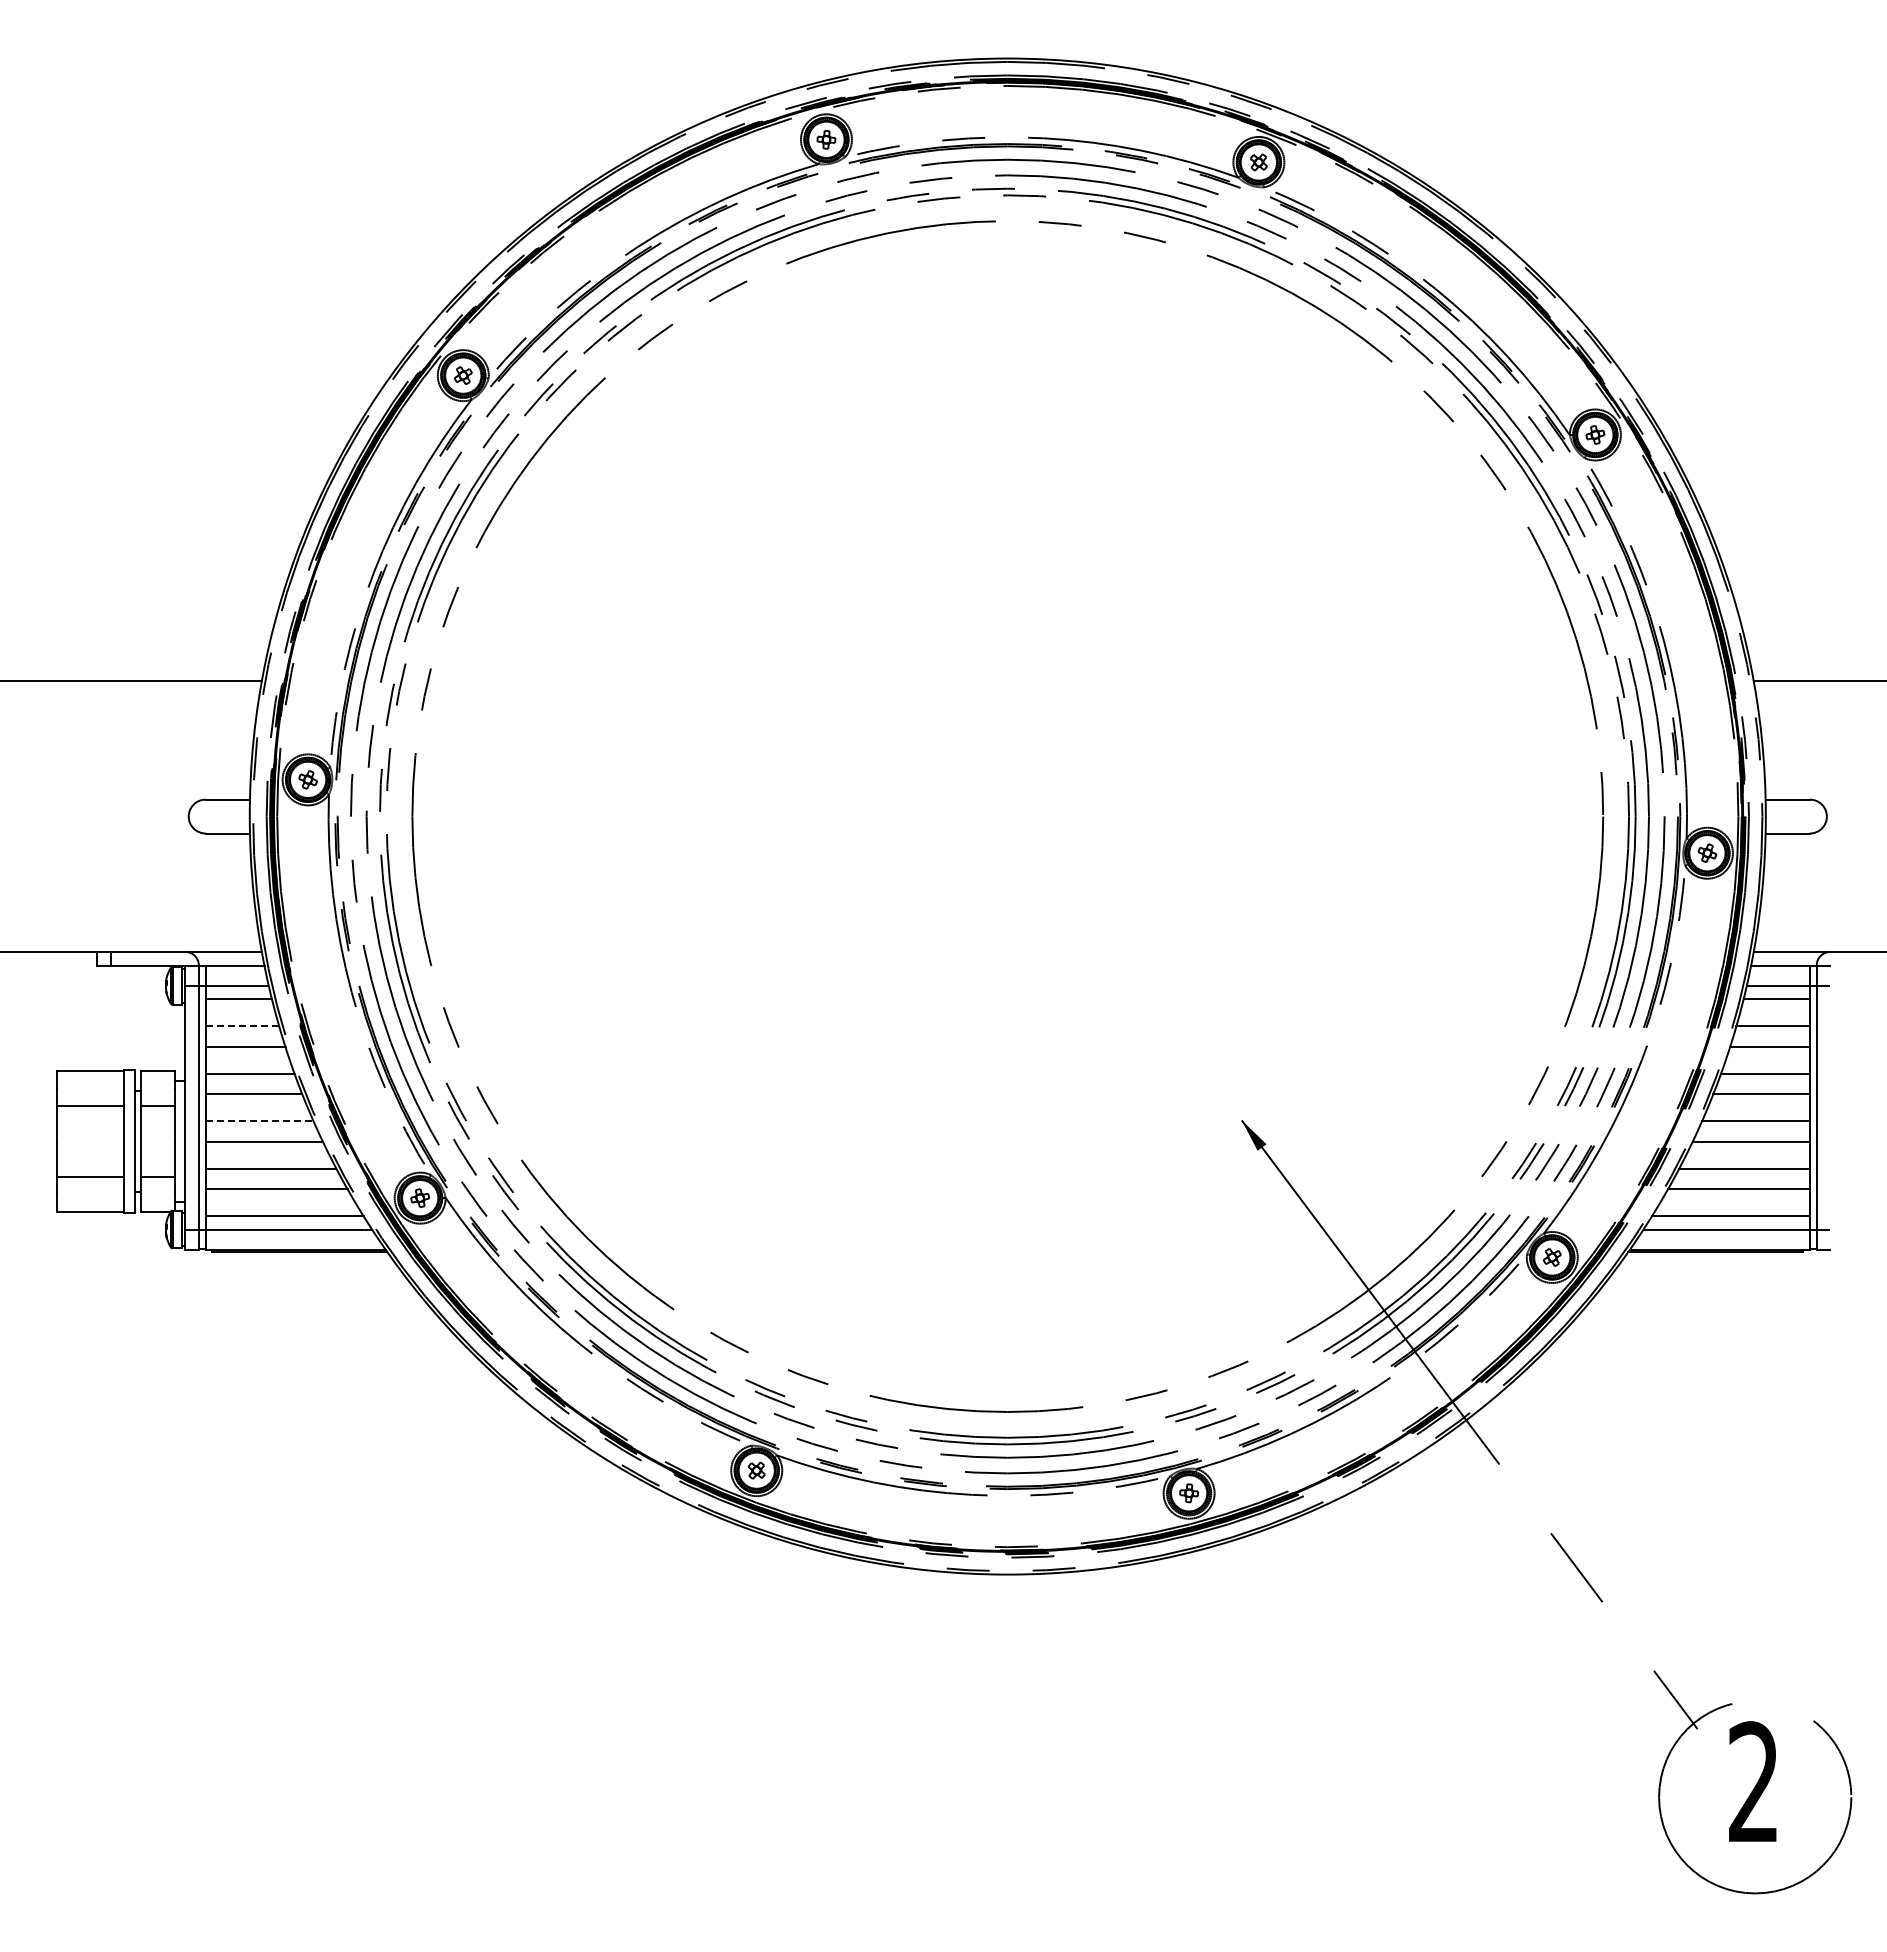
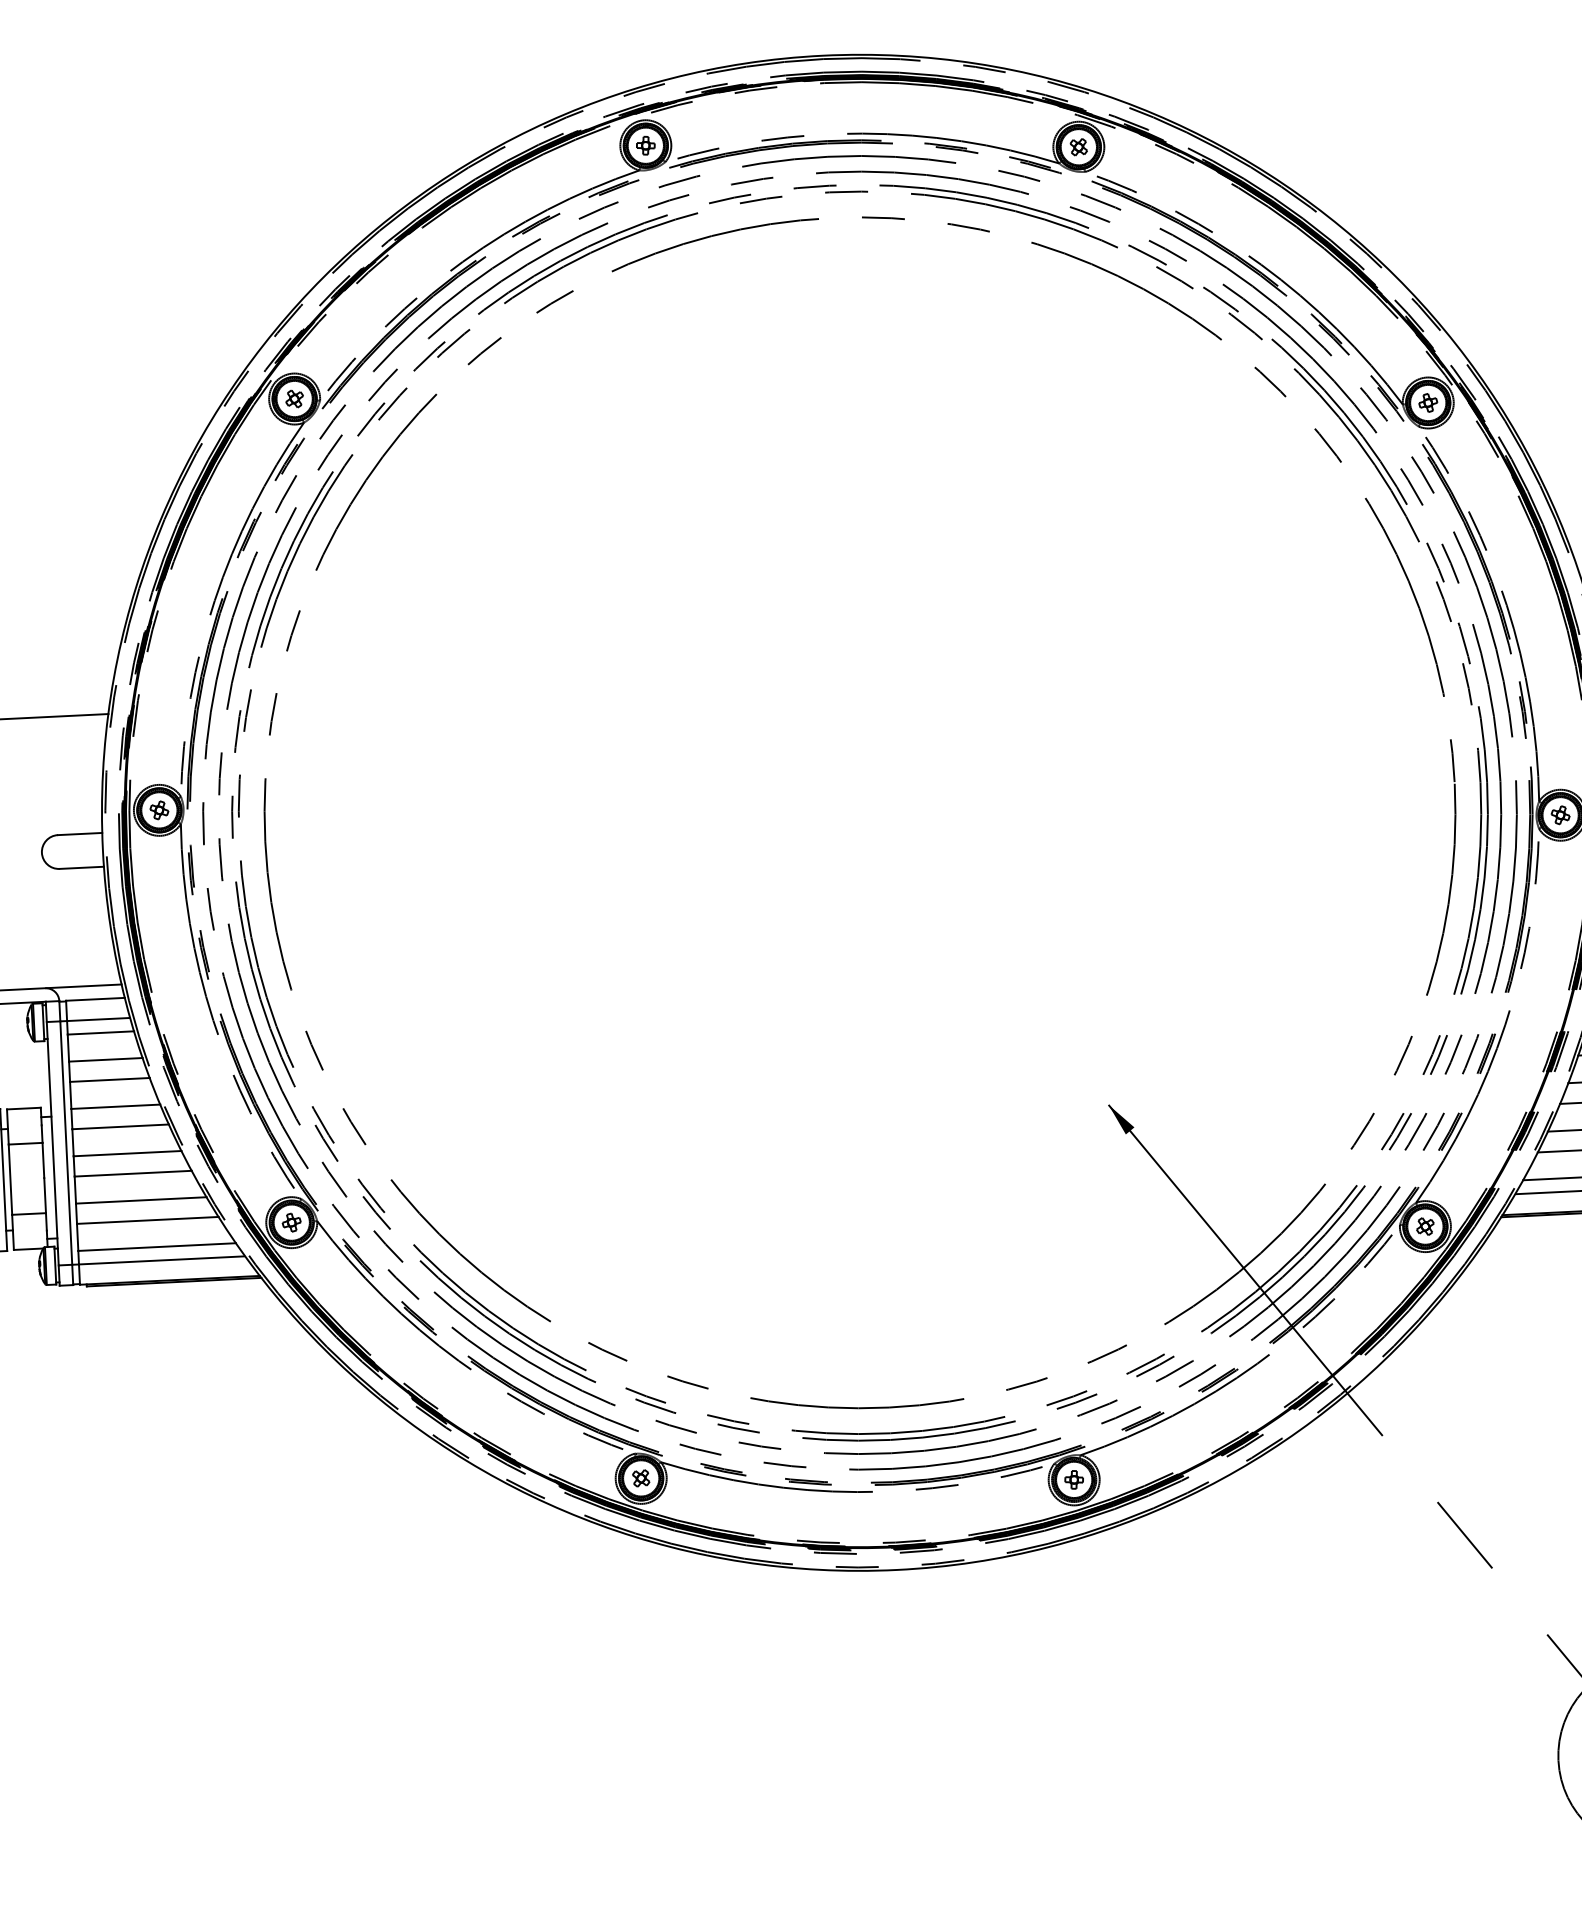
line: (242, 1026) -> (105, 1059), dashed -> solid
line: (260, 1121) -> (128, 1153), dashed -> solid

